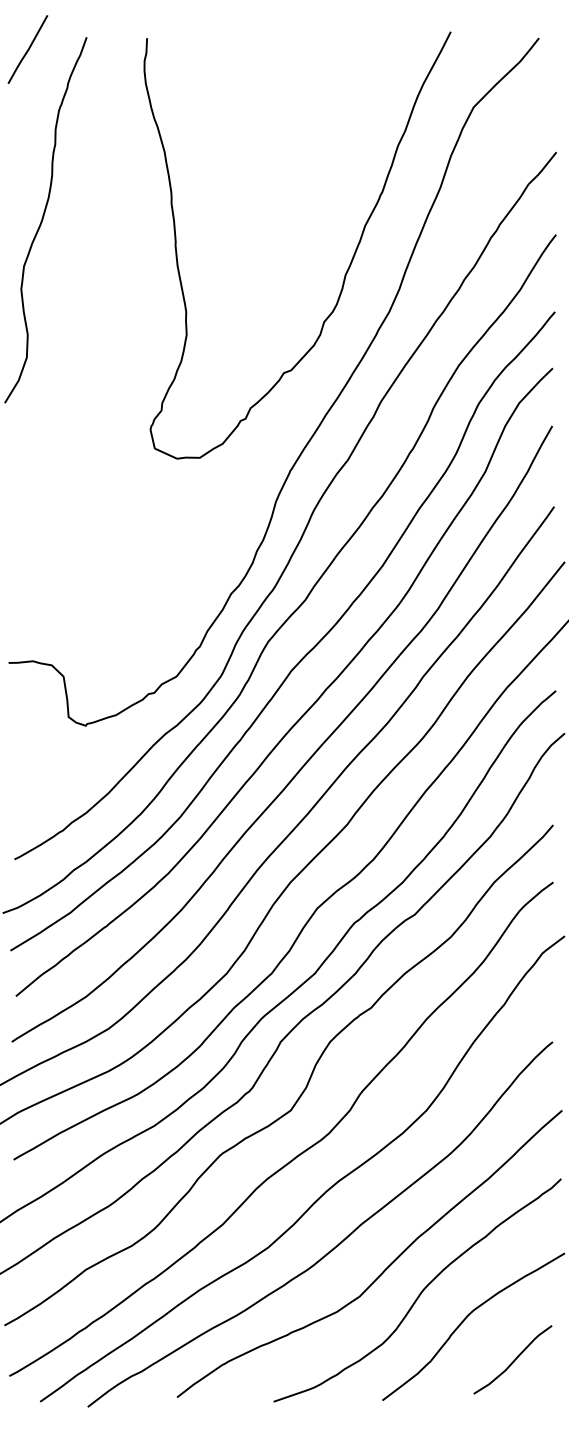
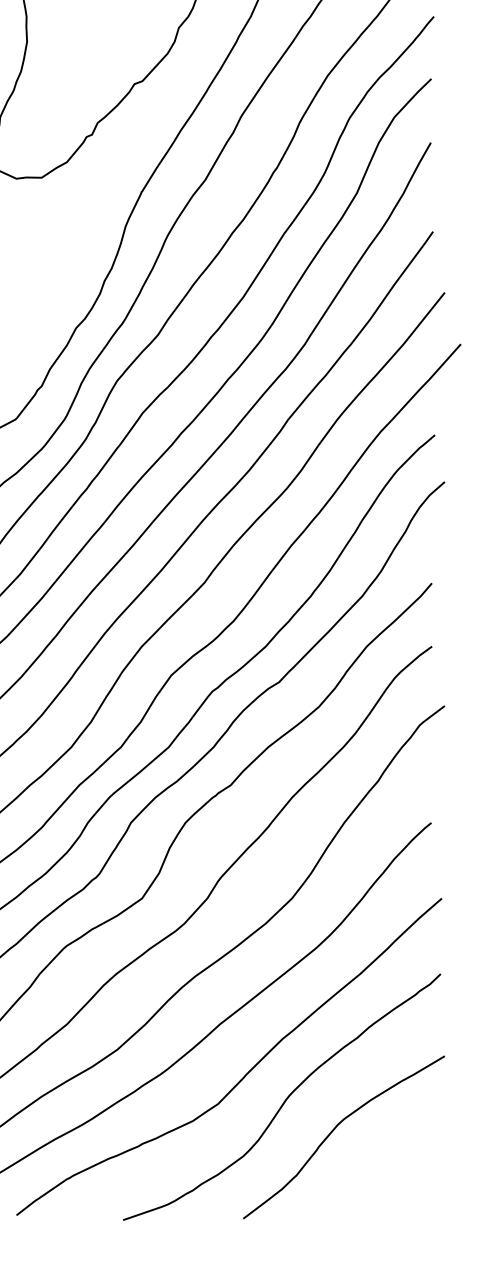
curve: (513, 1360) -> (388, 1174), removed

